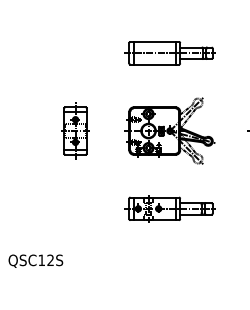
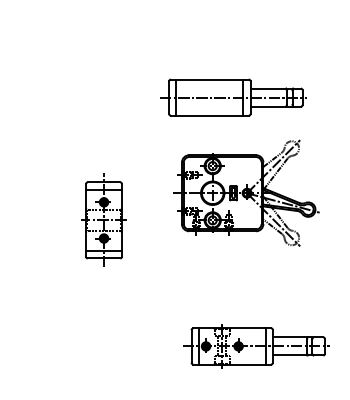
part: (75, 130) -> (103, 219), moved
part: (169, 130) -> (246, 192), moved
part: (169, 208) -> (255, 345), moved

